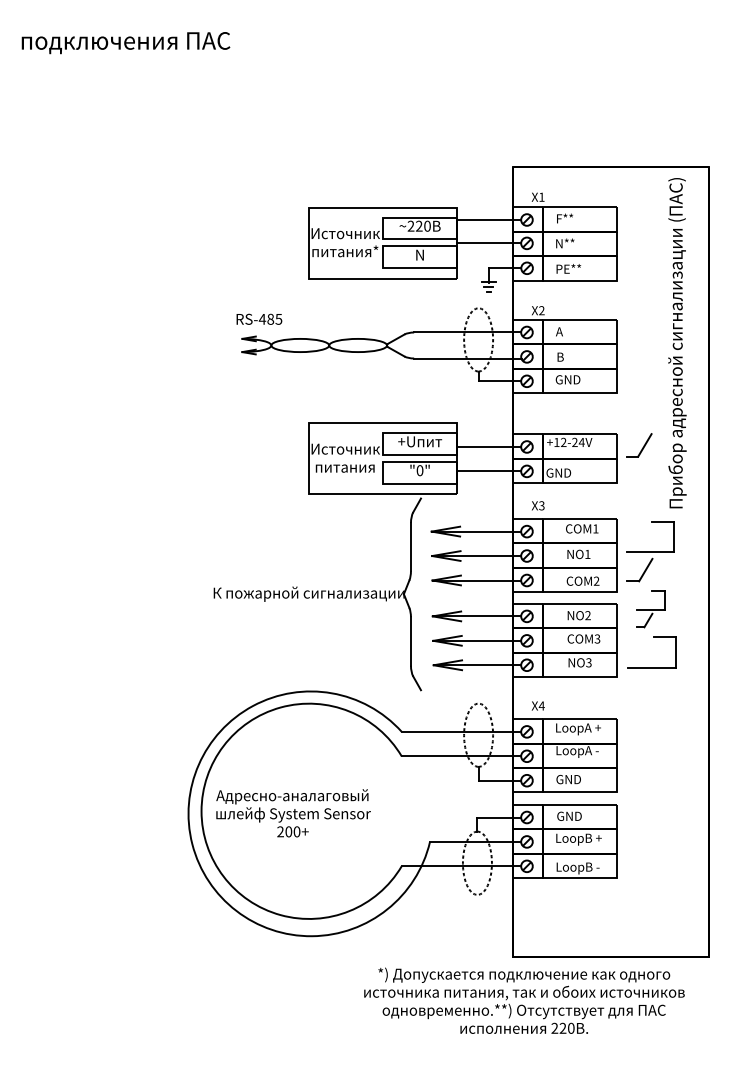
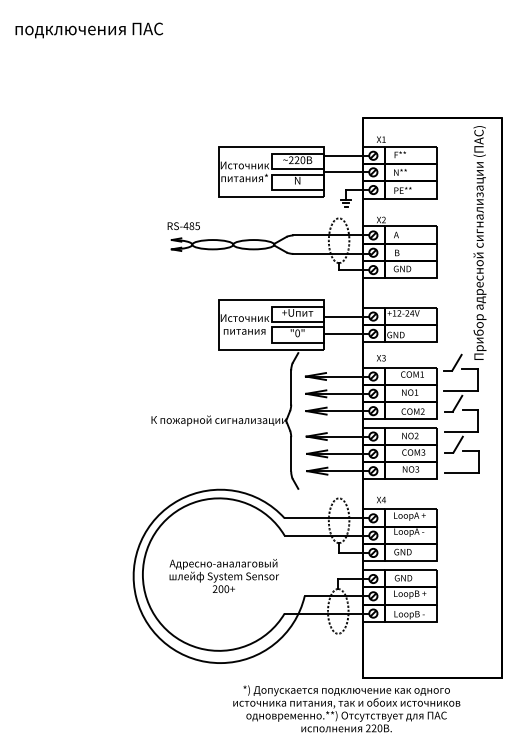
part: (639, 445) -> (453, 362), moved
part: (650, 609) -> (460, 431), size x1.67
text: (293, 813) -> (224, 576), moved
text: (524, 1000) -> (346, 708), moved

